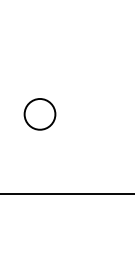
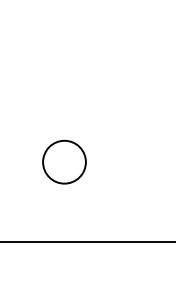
circle: (40, 114) -> (64, 162), size x1.4

